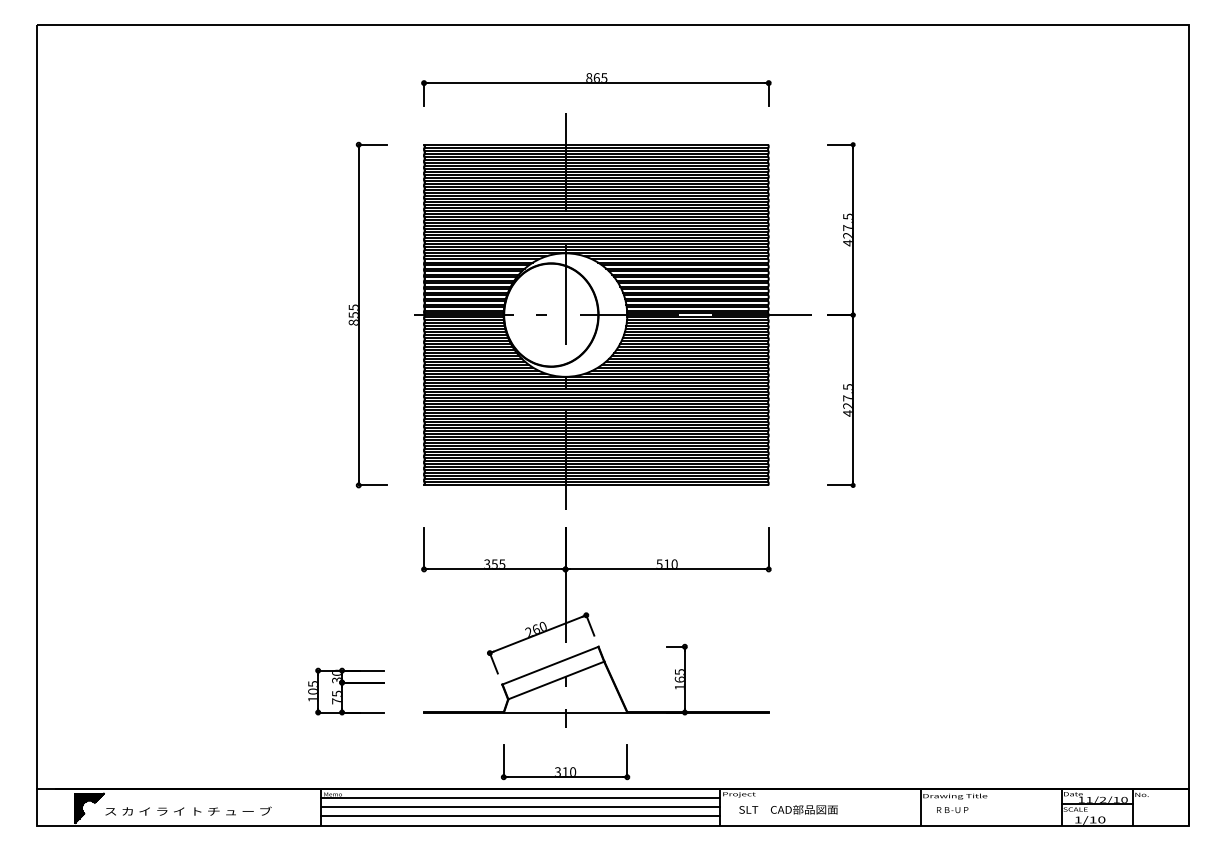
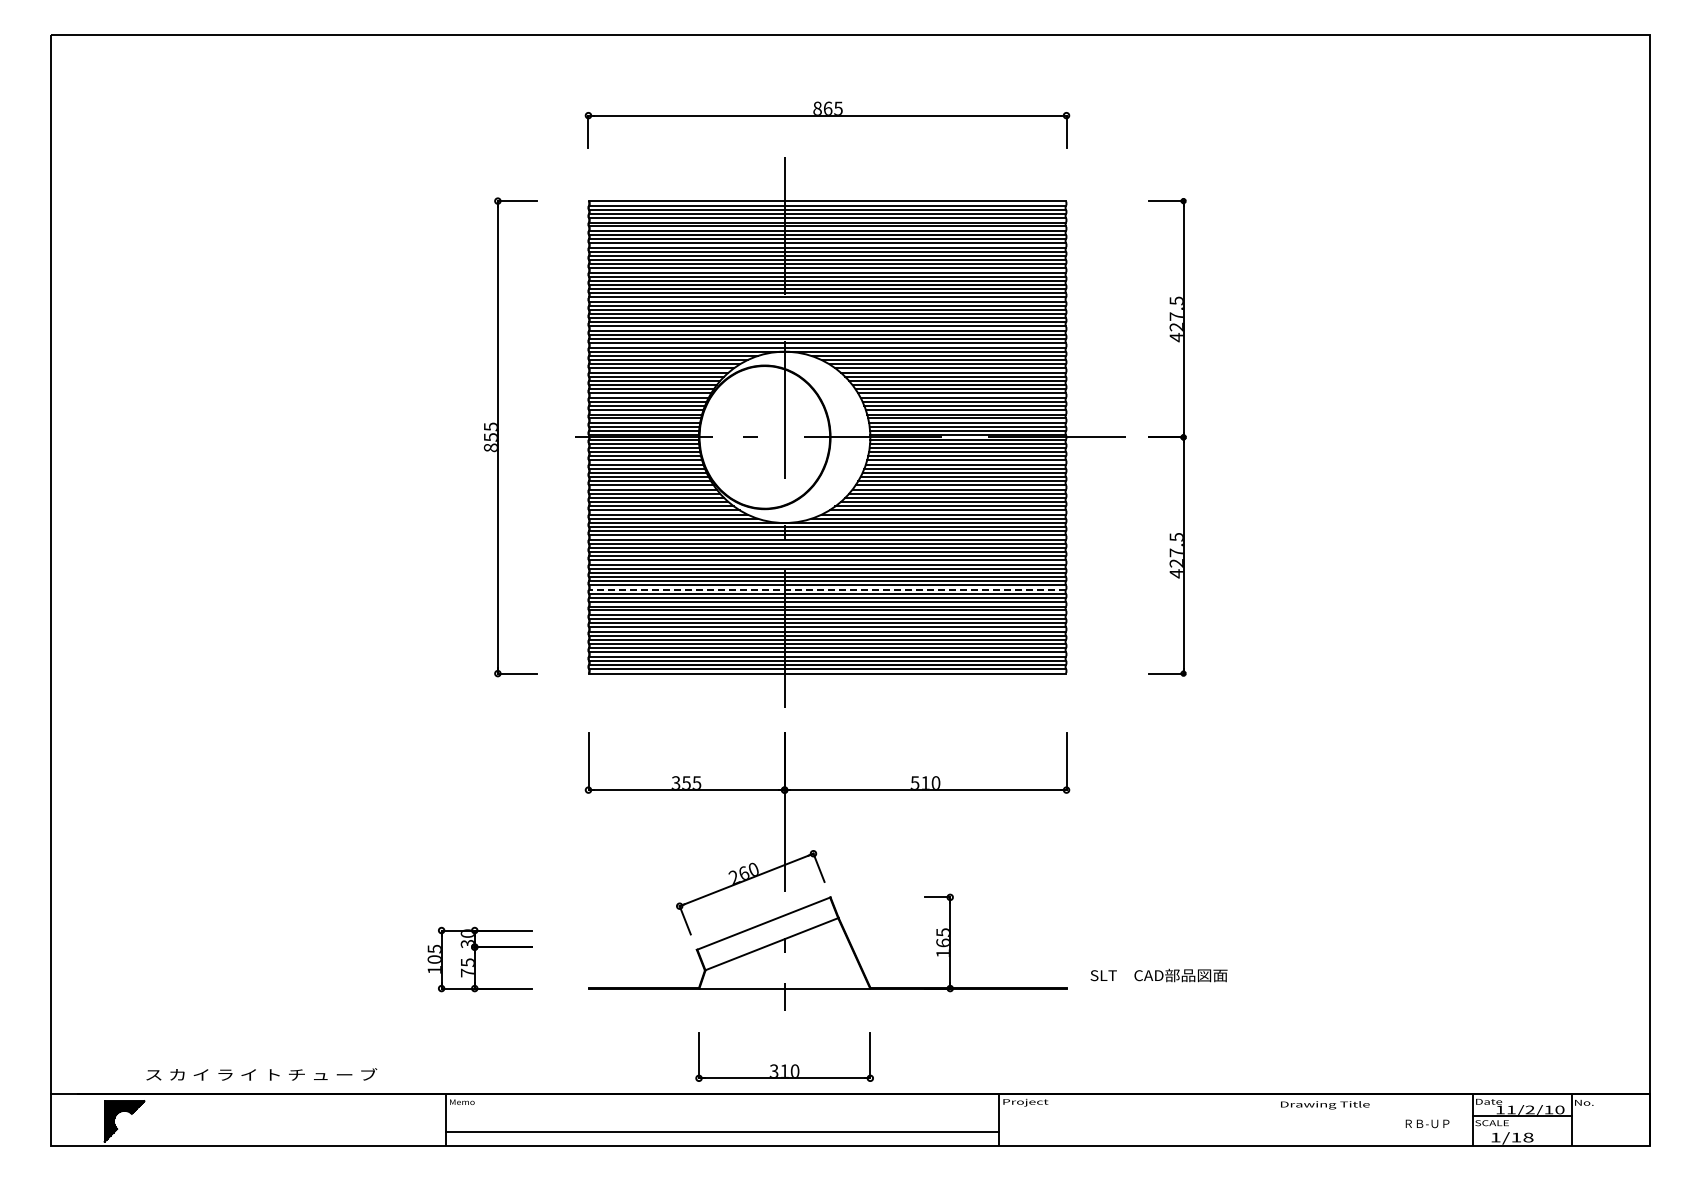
line: (596, 424) -> (827, 589), solid -> dashed
line: (519, 797) -> (721, 1106), removed
line: (520, 806) -> (722, 1119), removed
line: (920, 806) -> (1277, 1119), removed
text: (788, 809) -> (1158, 975), moved
text: (952, 809) -> (1427, 1123), moved
text: (188, 811) -> (261, 1074), moved
text: (1101, 819) -> (1528, 1137), 1/10 -> 1/18

